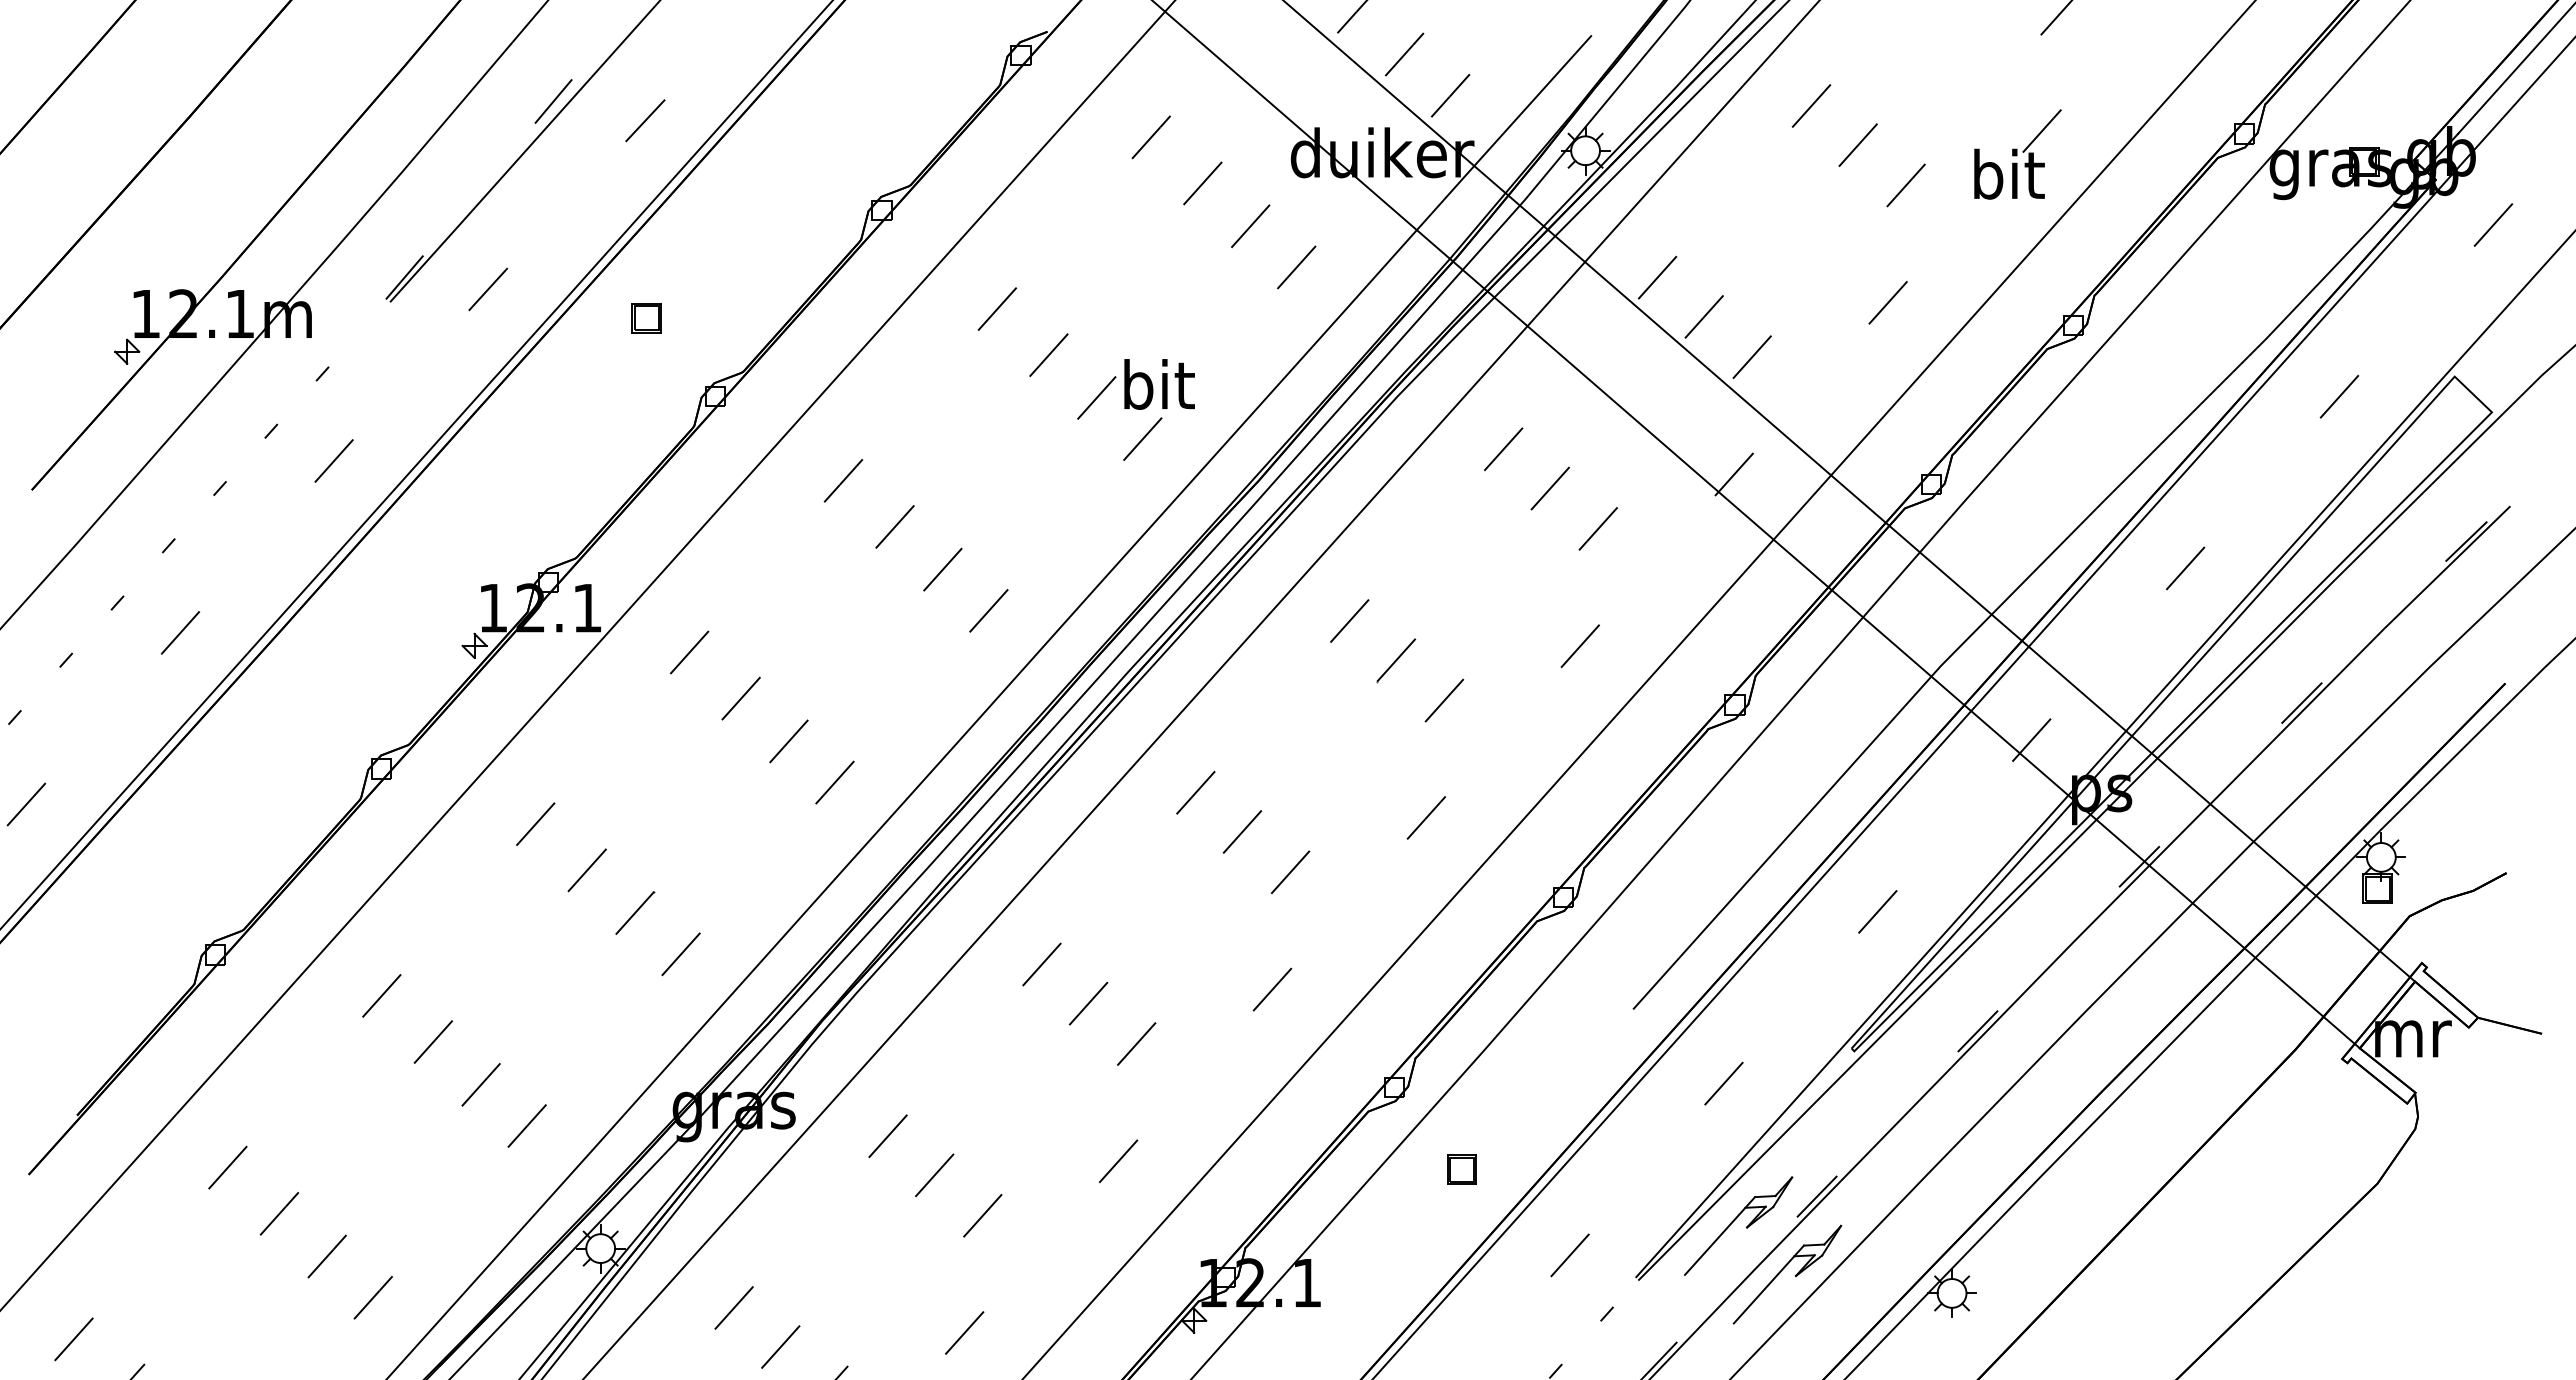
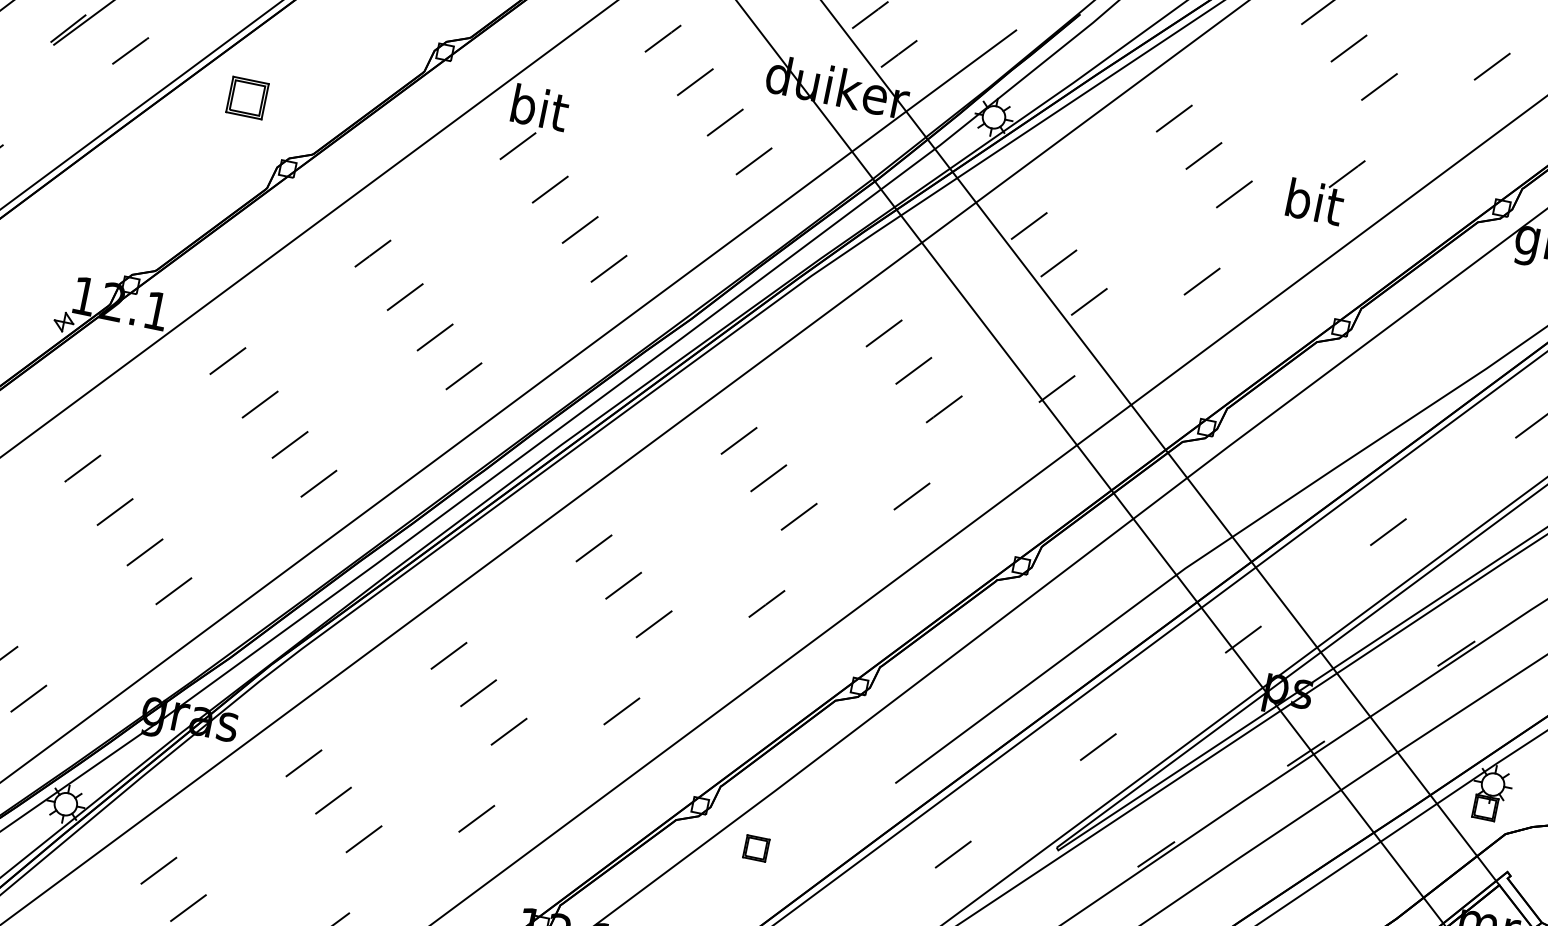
part: (646, 318) -> (247, 98), size x1.6
text: (1159, 384) -> (540, 107), moved
part: (1461, 1169) -> (755, 848), moved

